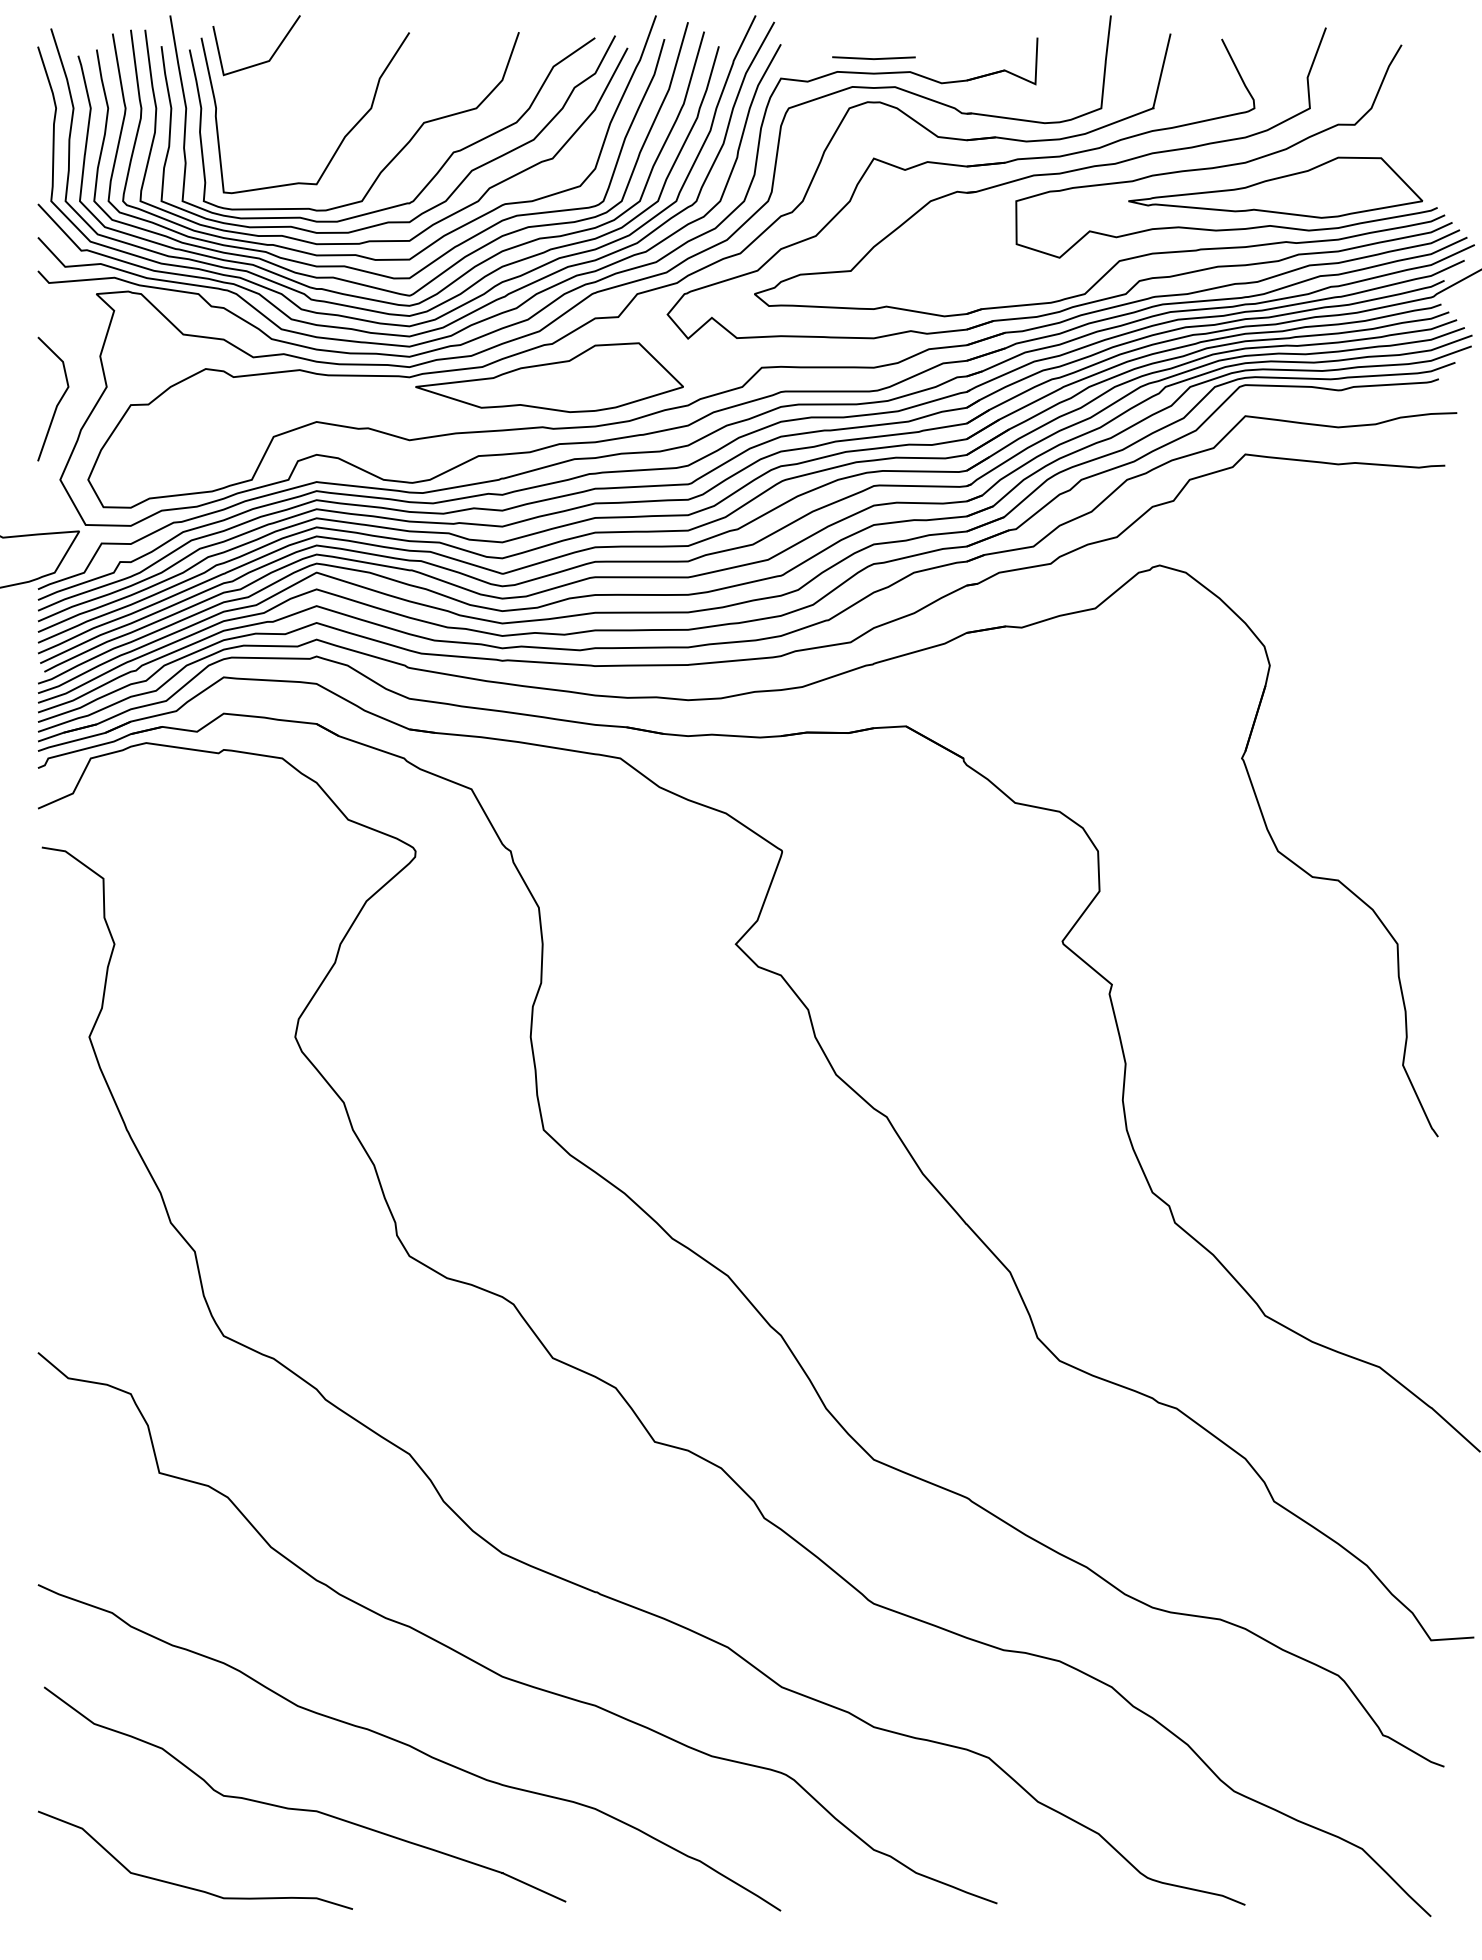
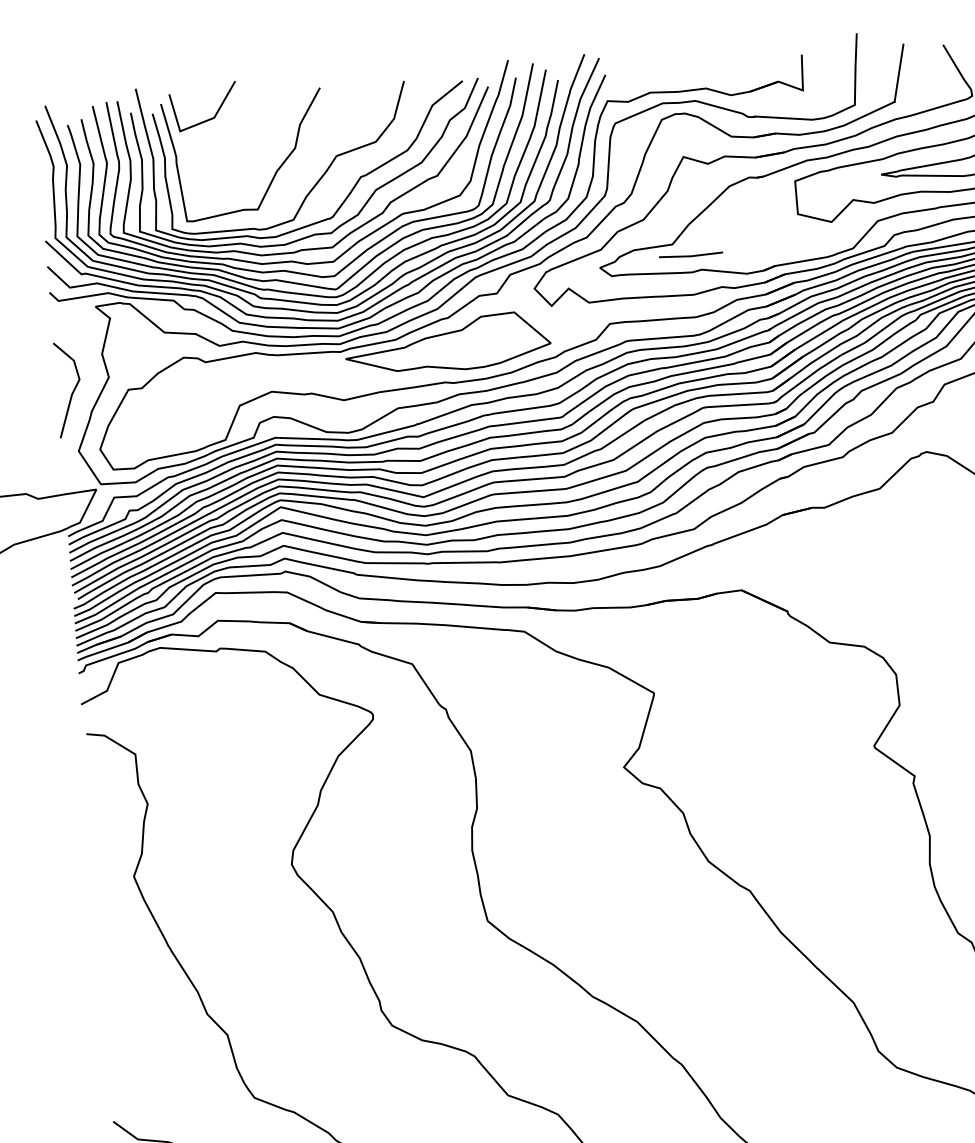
line: (873, 58) -> (690, 255), moved

